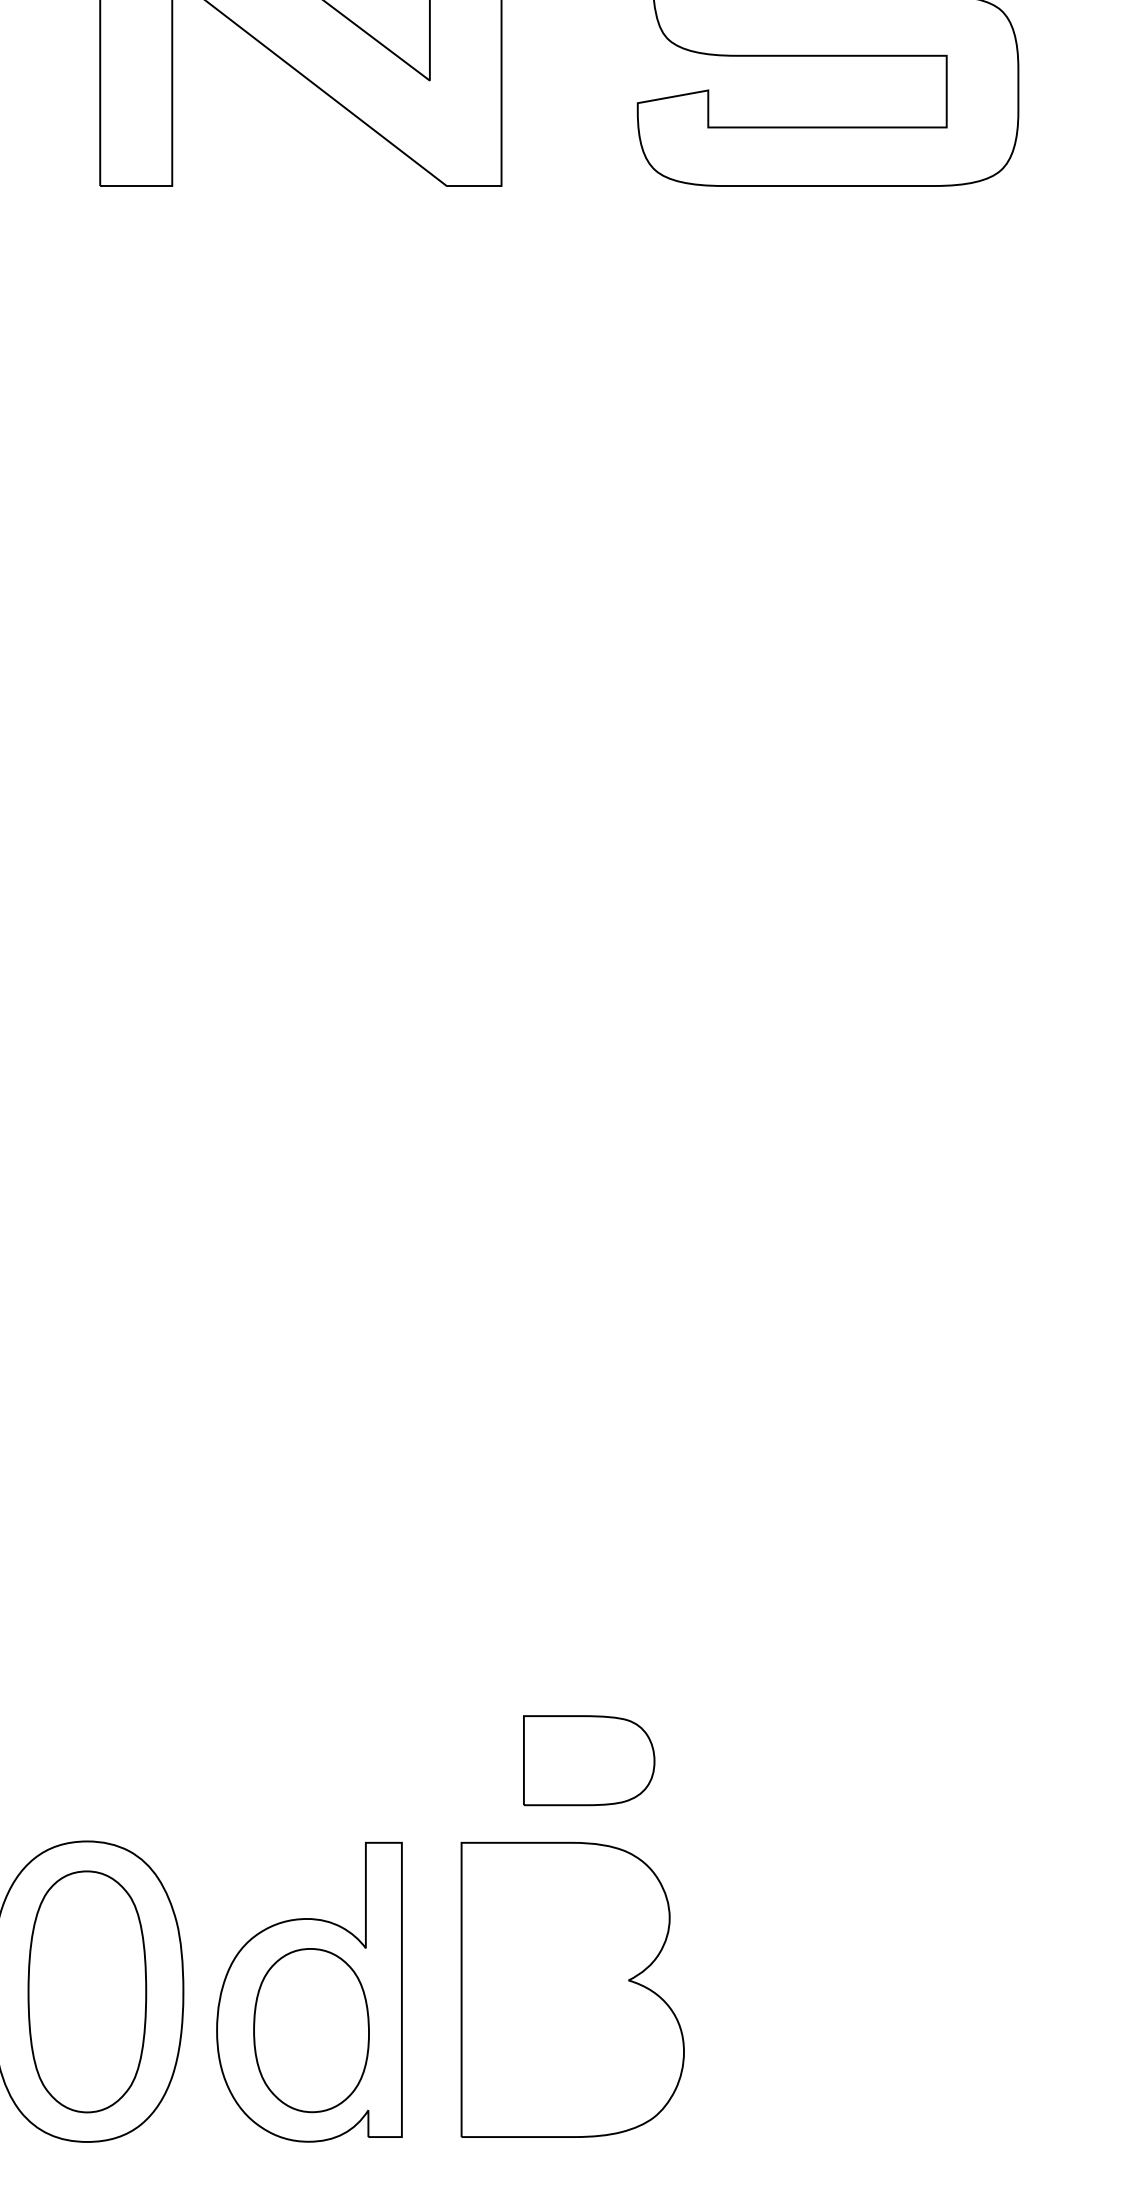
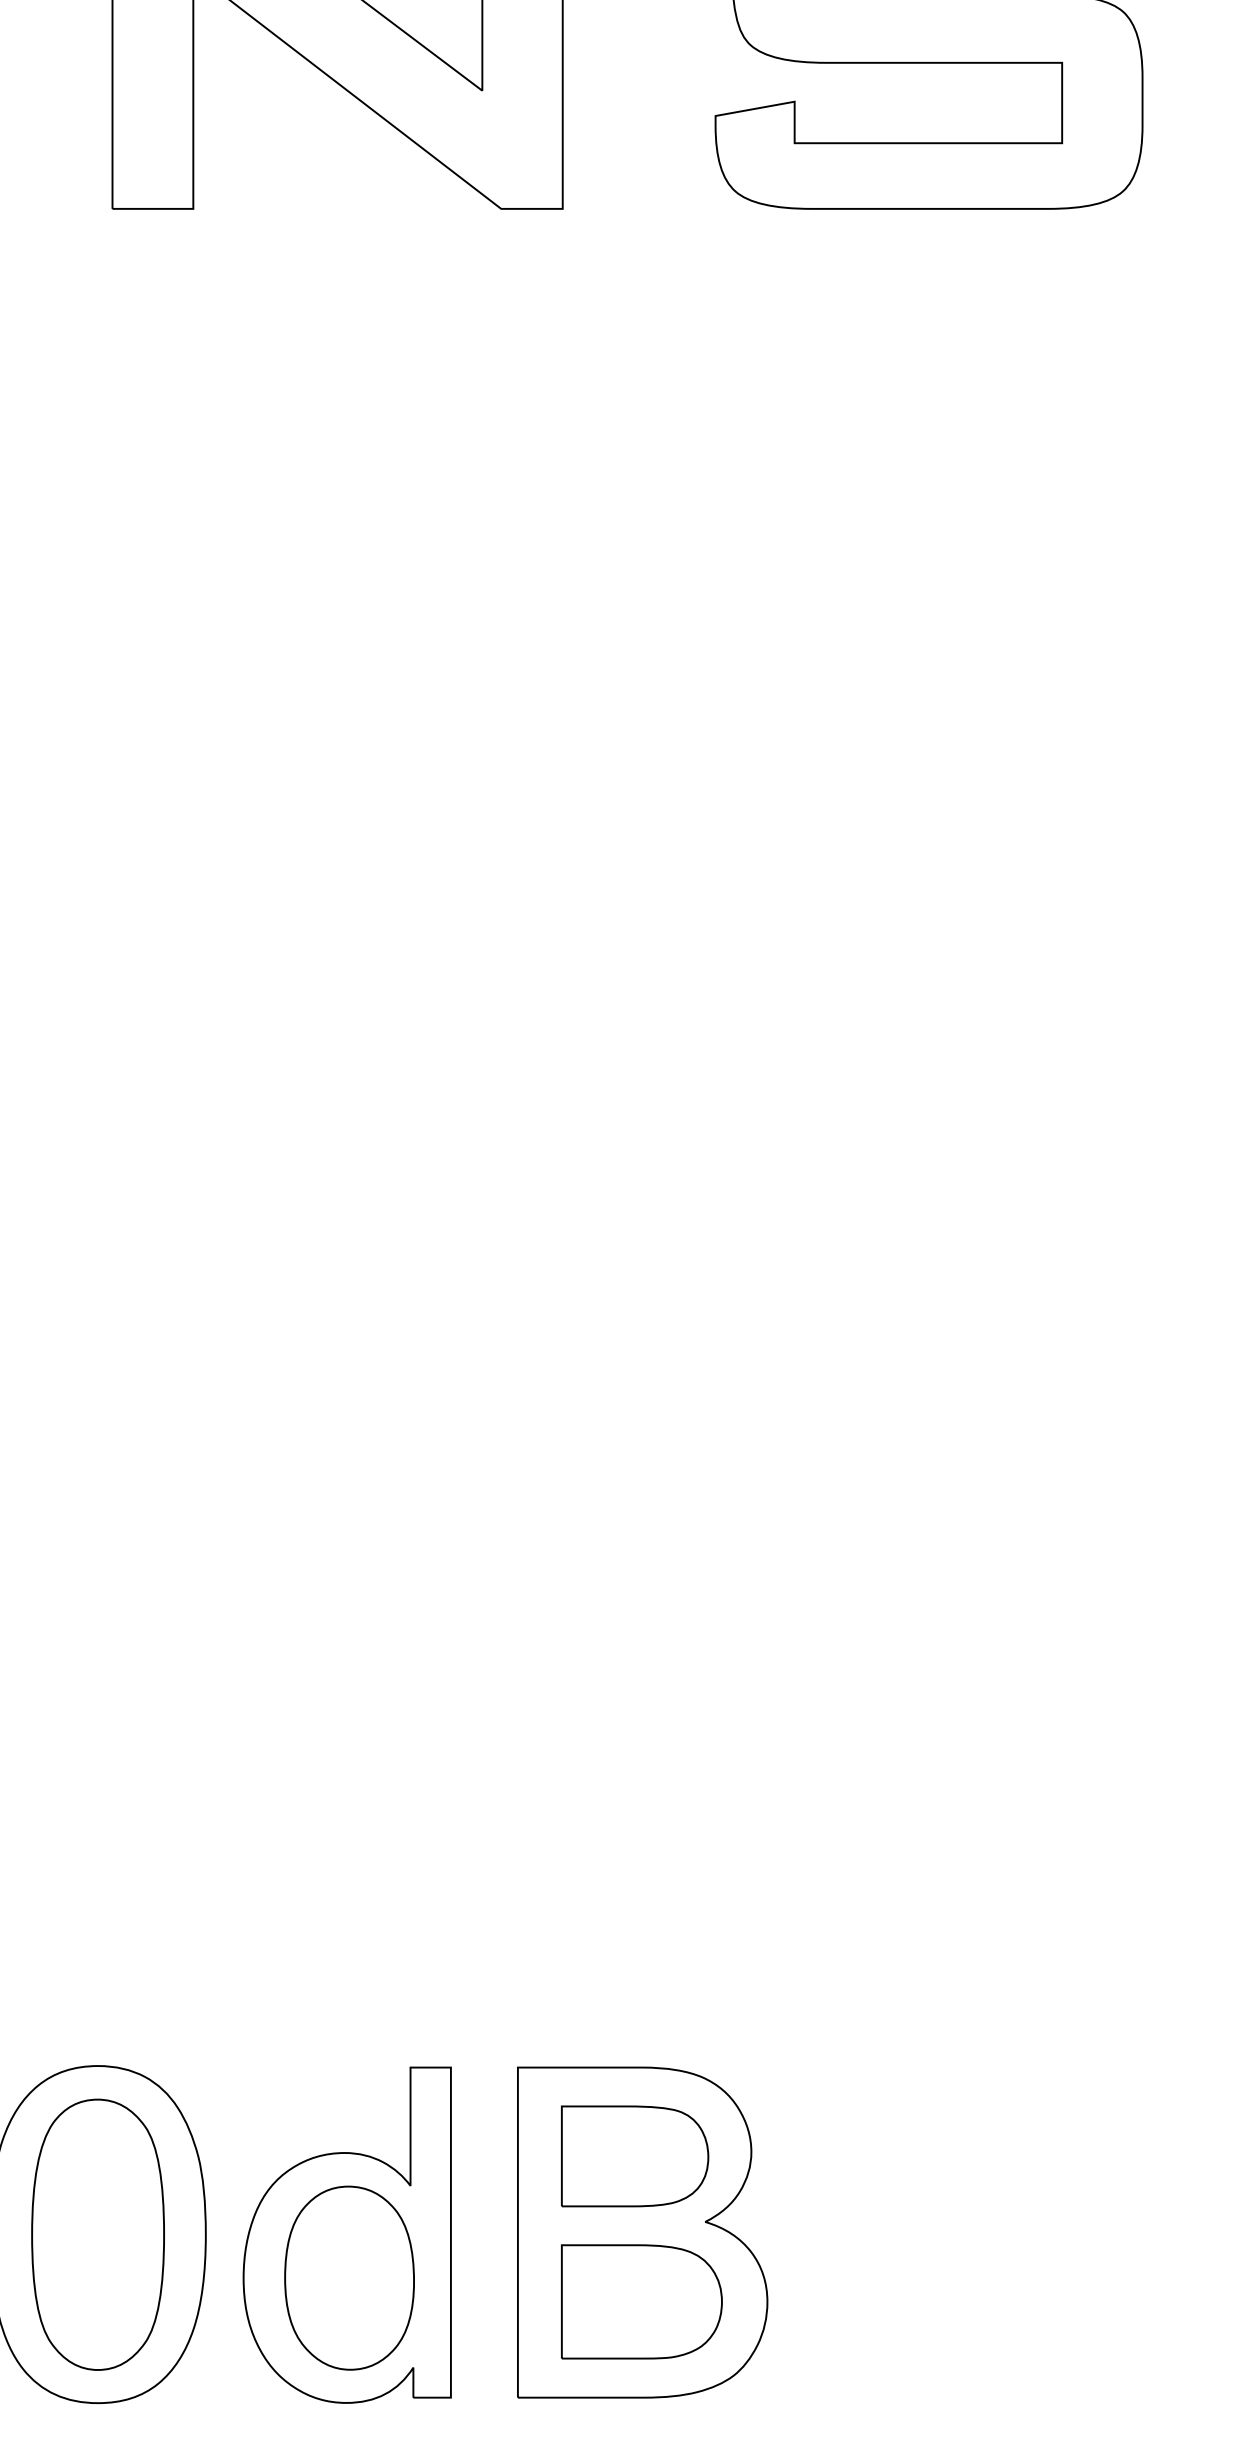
part: (589, 1760) -> (635, 2156), moved
part: (571, 2051) -> (641, 2301), added

